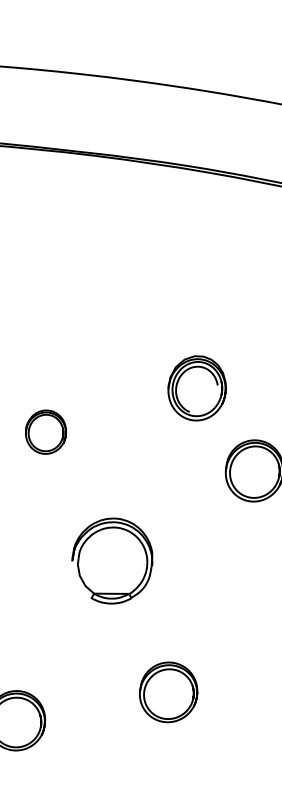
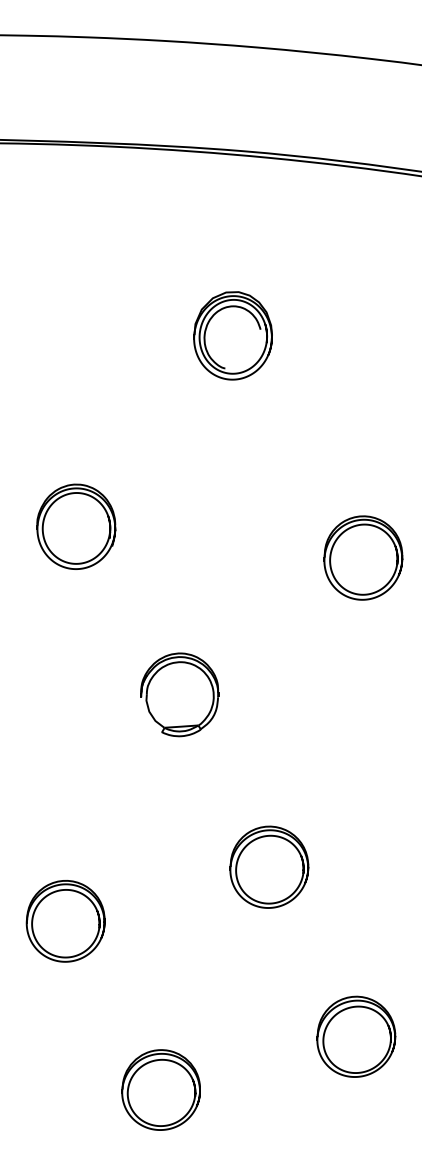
part: (196, 388) -> (232, 335), moved
part: (46, 432) -> (76, 526), size x1.43
part: (112, 560) -> (179, 694), size x0.71

